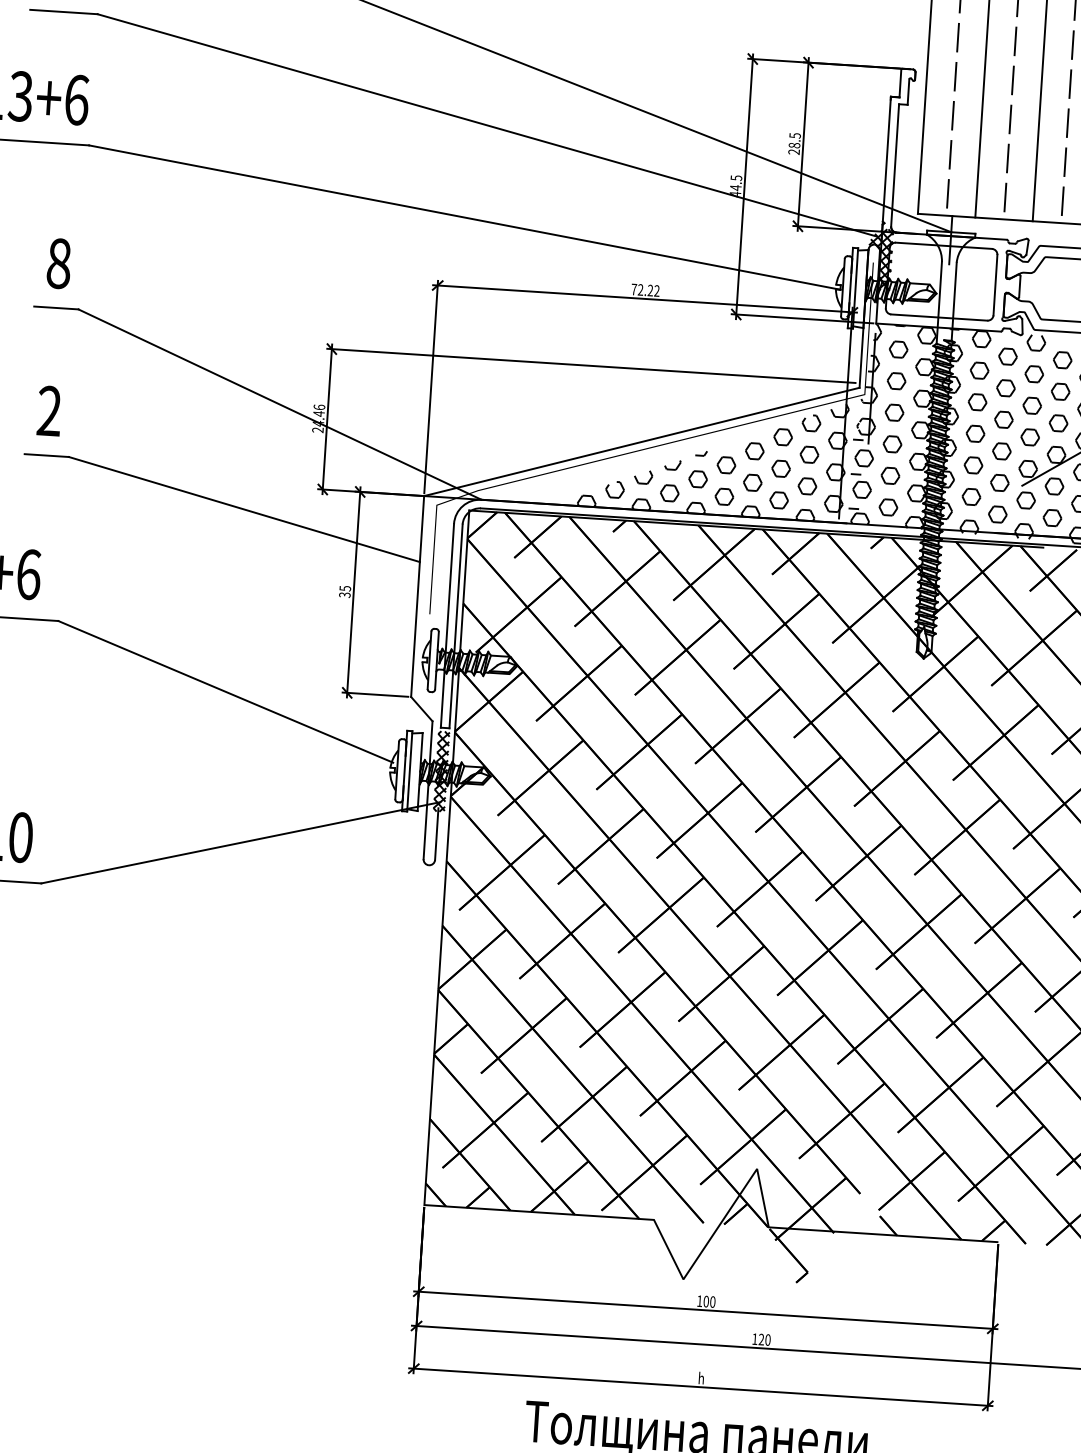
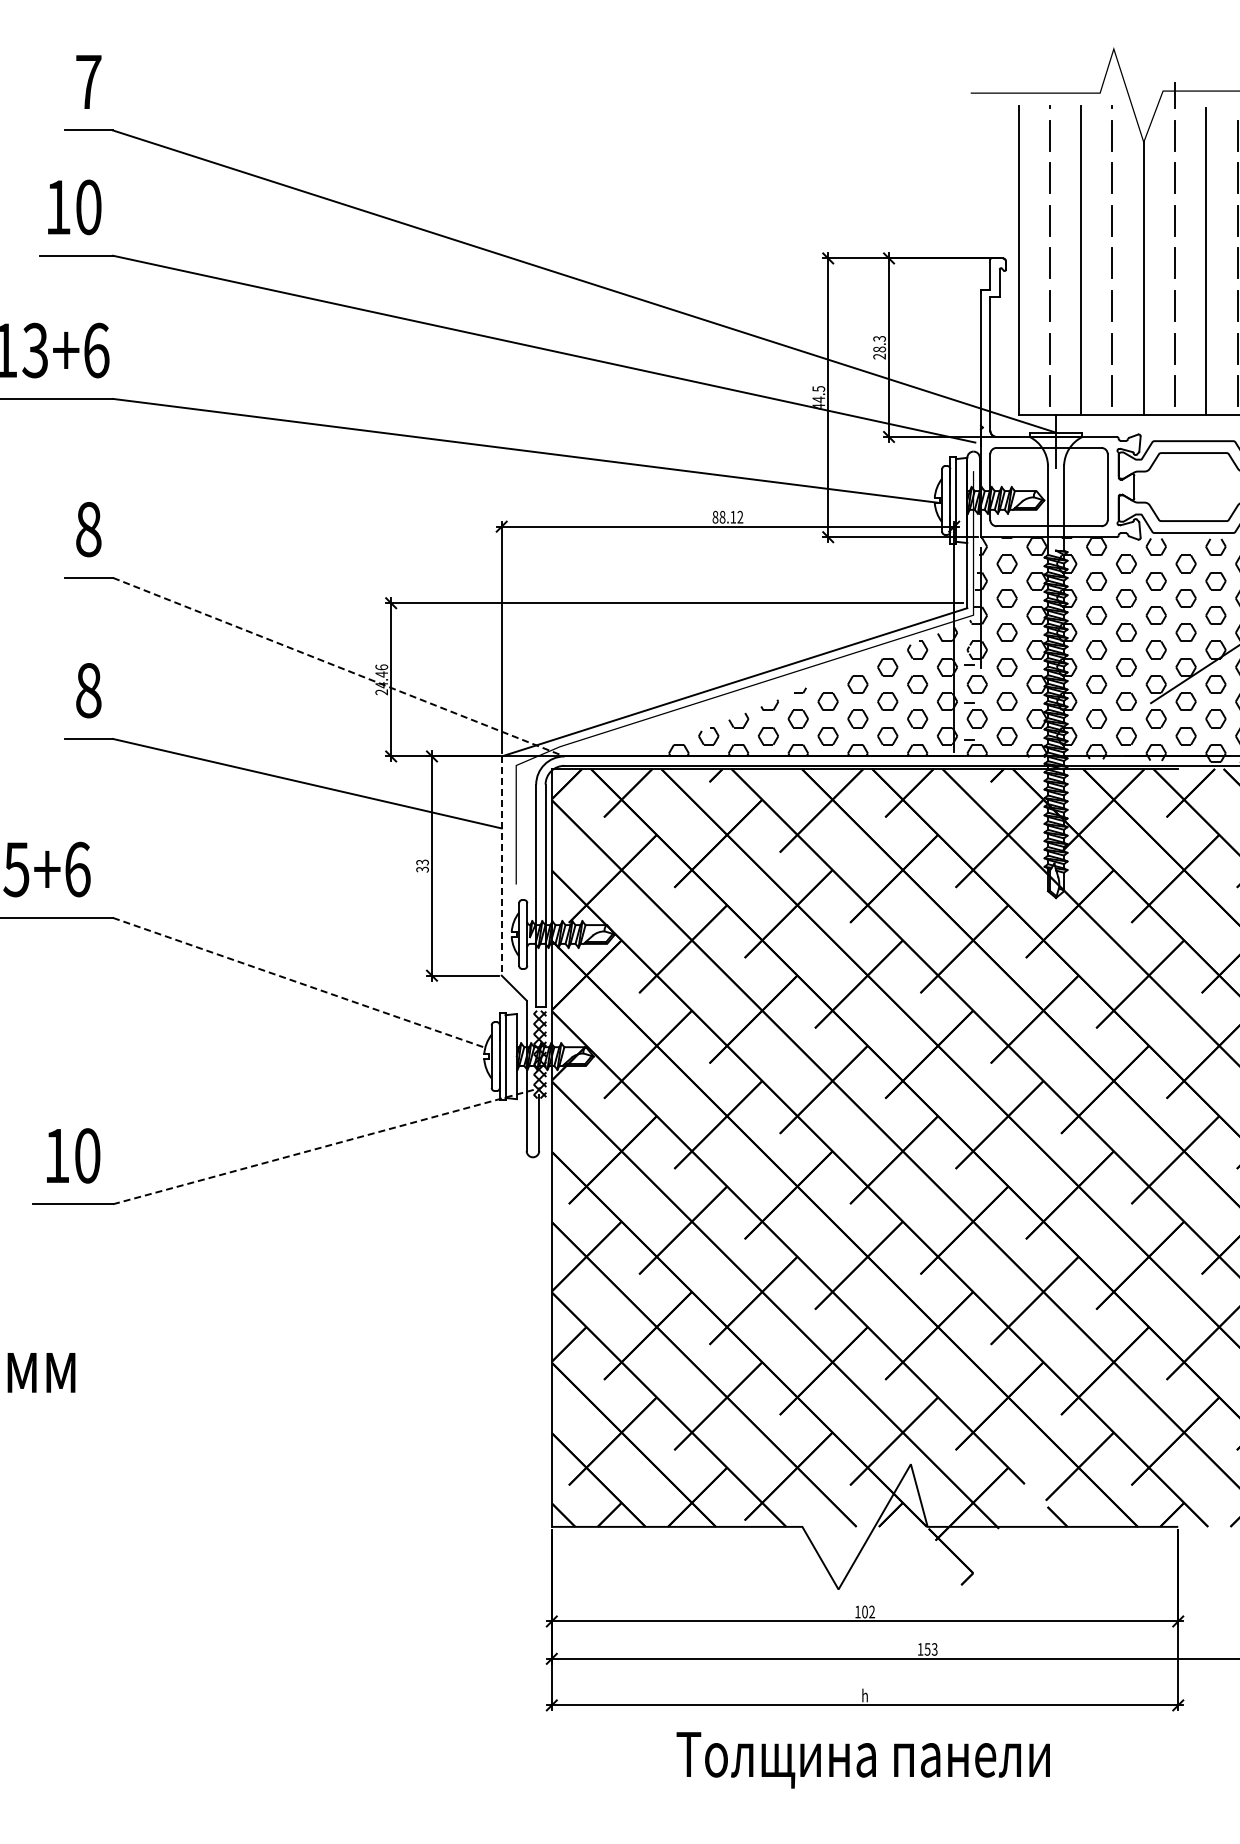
text: (795, 135) -> (879, 338), 28.5 -> 28.3
hatch: (880, 258) -> (980, 466), removed
text: (642, 289) -> (724, 516), 72.22 -> 88.12
line: (279, 404) -> (338, 667), solid -> dashed
text: (49, 411) -> (88, 690), 2 -> 8
text: (344, 588) -> (421, 862), 35 -> 33
line: (417, 596) -> (501, 866), solid -> dashed
line: (225, 692) -> (299, 983), solid -> dashed
line: (240, 843) -> (326, 1146), solid -> dashed
text: (712, 1301) -> (871, 1611), 100 -> 102
text: (764, 1339) -> (930, 1649), 120 -> 153

